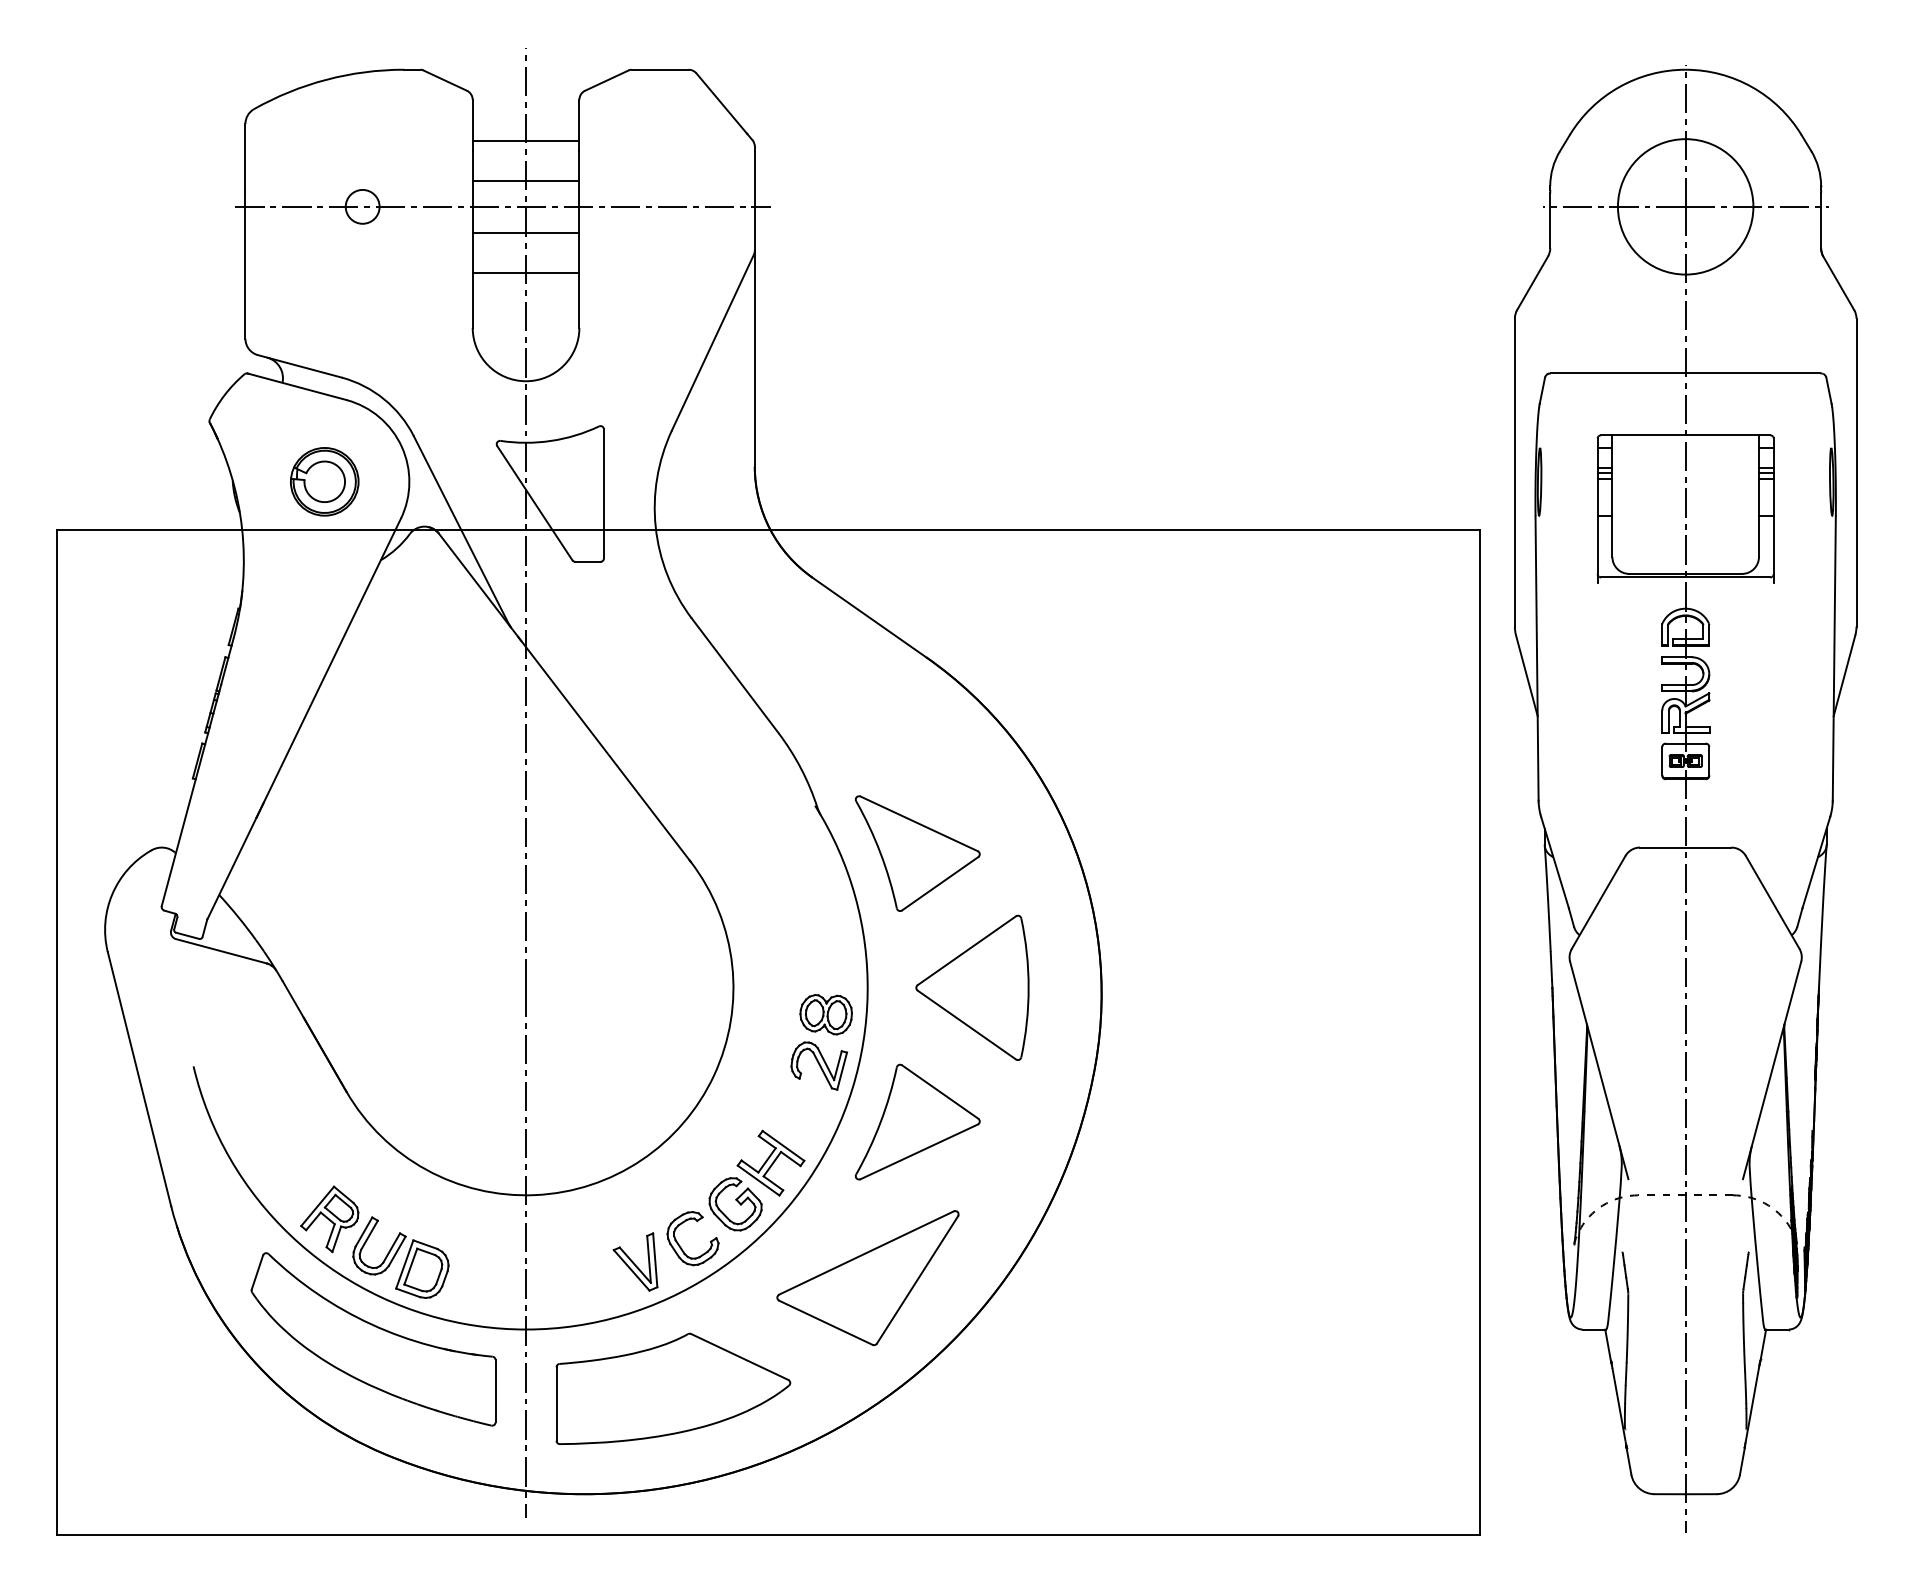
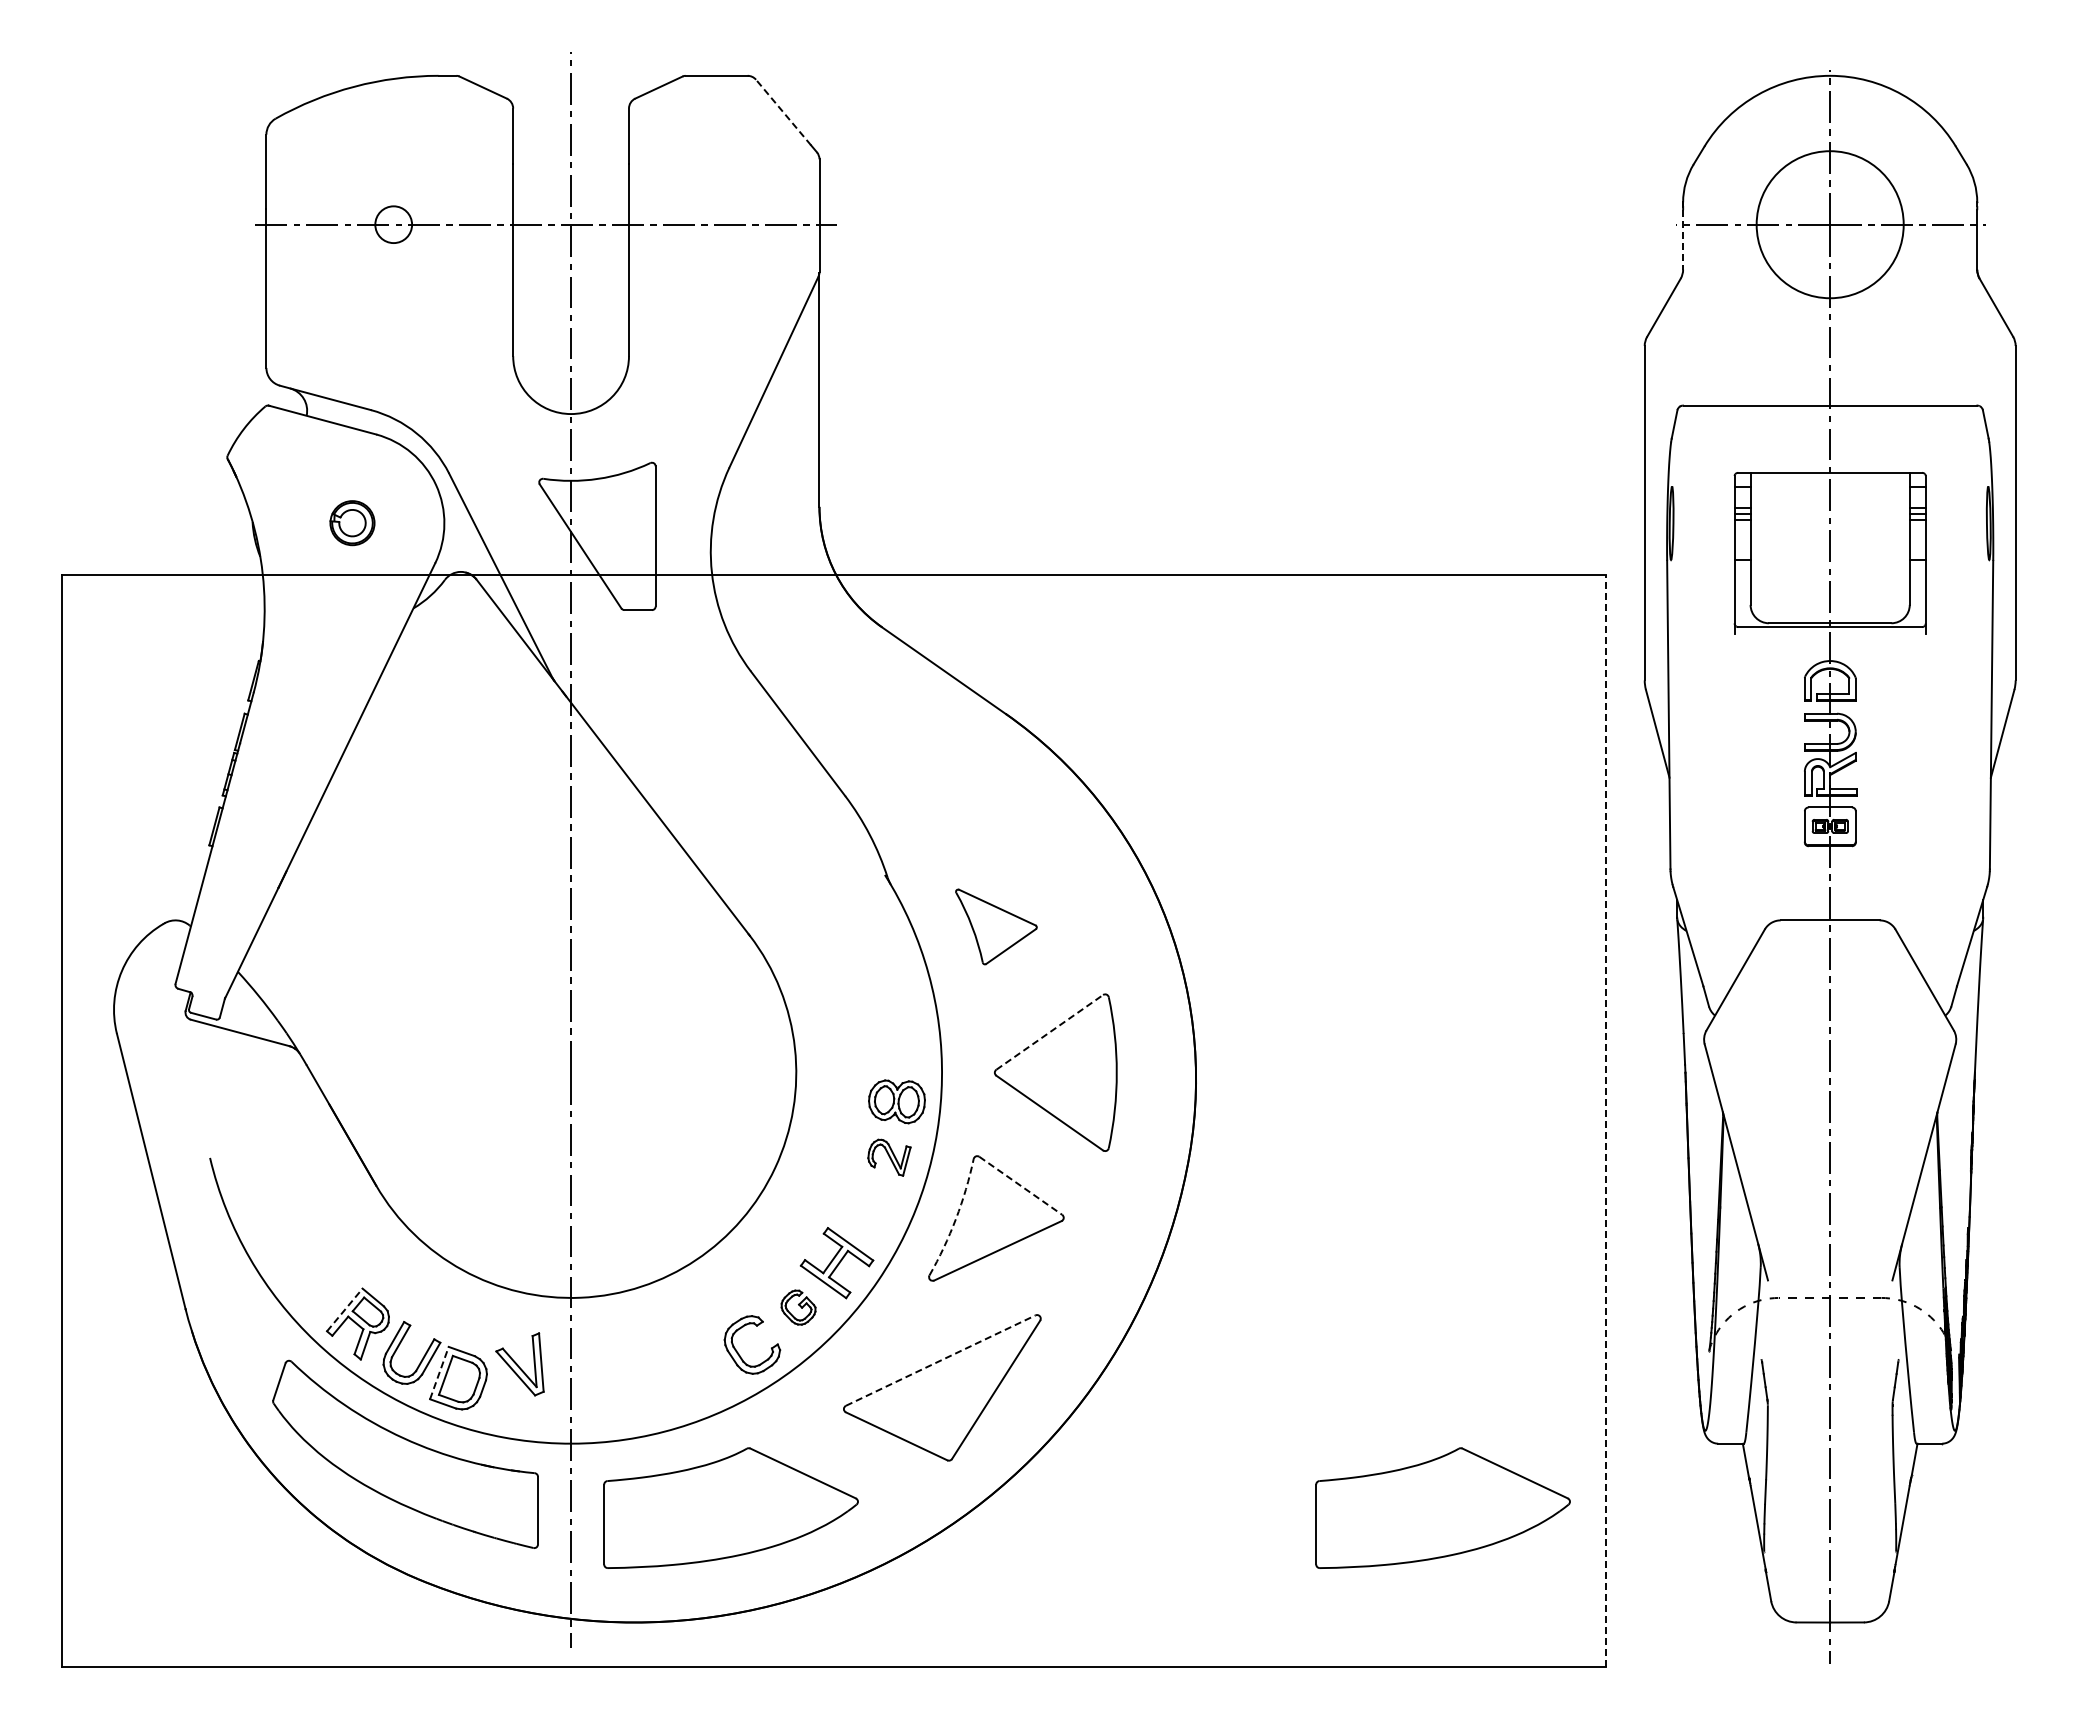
line: (721, 103) -> (783, 112), solid -> dashed
line: (526, 141) -> (571, 153), removed
line: (526, 180) -> (571, 196), removed
line: (1550, 220) -> (1683, 239), solid -> dashed
line: (526, 233) -> (571, 253), removed
line: (526, 272) -> (571, 296), removed
part: (324, 481) -> (352, 522), size x0.6
part: (917, 853) -> (996, 926), size x0.6
line: (967, 950) -> (1050, 1032), solid -> dashed
line: (1479, 1032) -> (1606, 1121), solid -> dashed
part: (819, 1065) -> (889, 1157), size x0.7
line: (939, 1091) -> (1020, 1185), solid -> dashed
arc: (881, 1122) -> (956, 1218), solid -> dashed
part: (735, 1204) -> (798, 1307), size x0.6
line: (317, 1205) -> (344, 1309), solid -> dashed
line: (866, 1252) -> (940, 1360), solid -> dashed
part: (635, 1262) -> (519, 1364), moved
line: (404, 1264) -> (439, 1373), solid -> dashed
part: (1328, 1388) -> (1442, 1507), added

